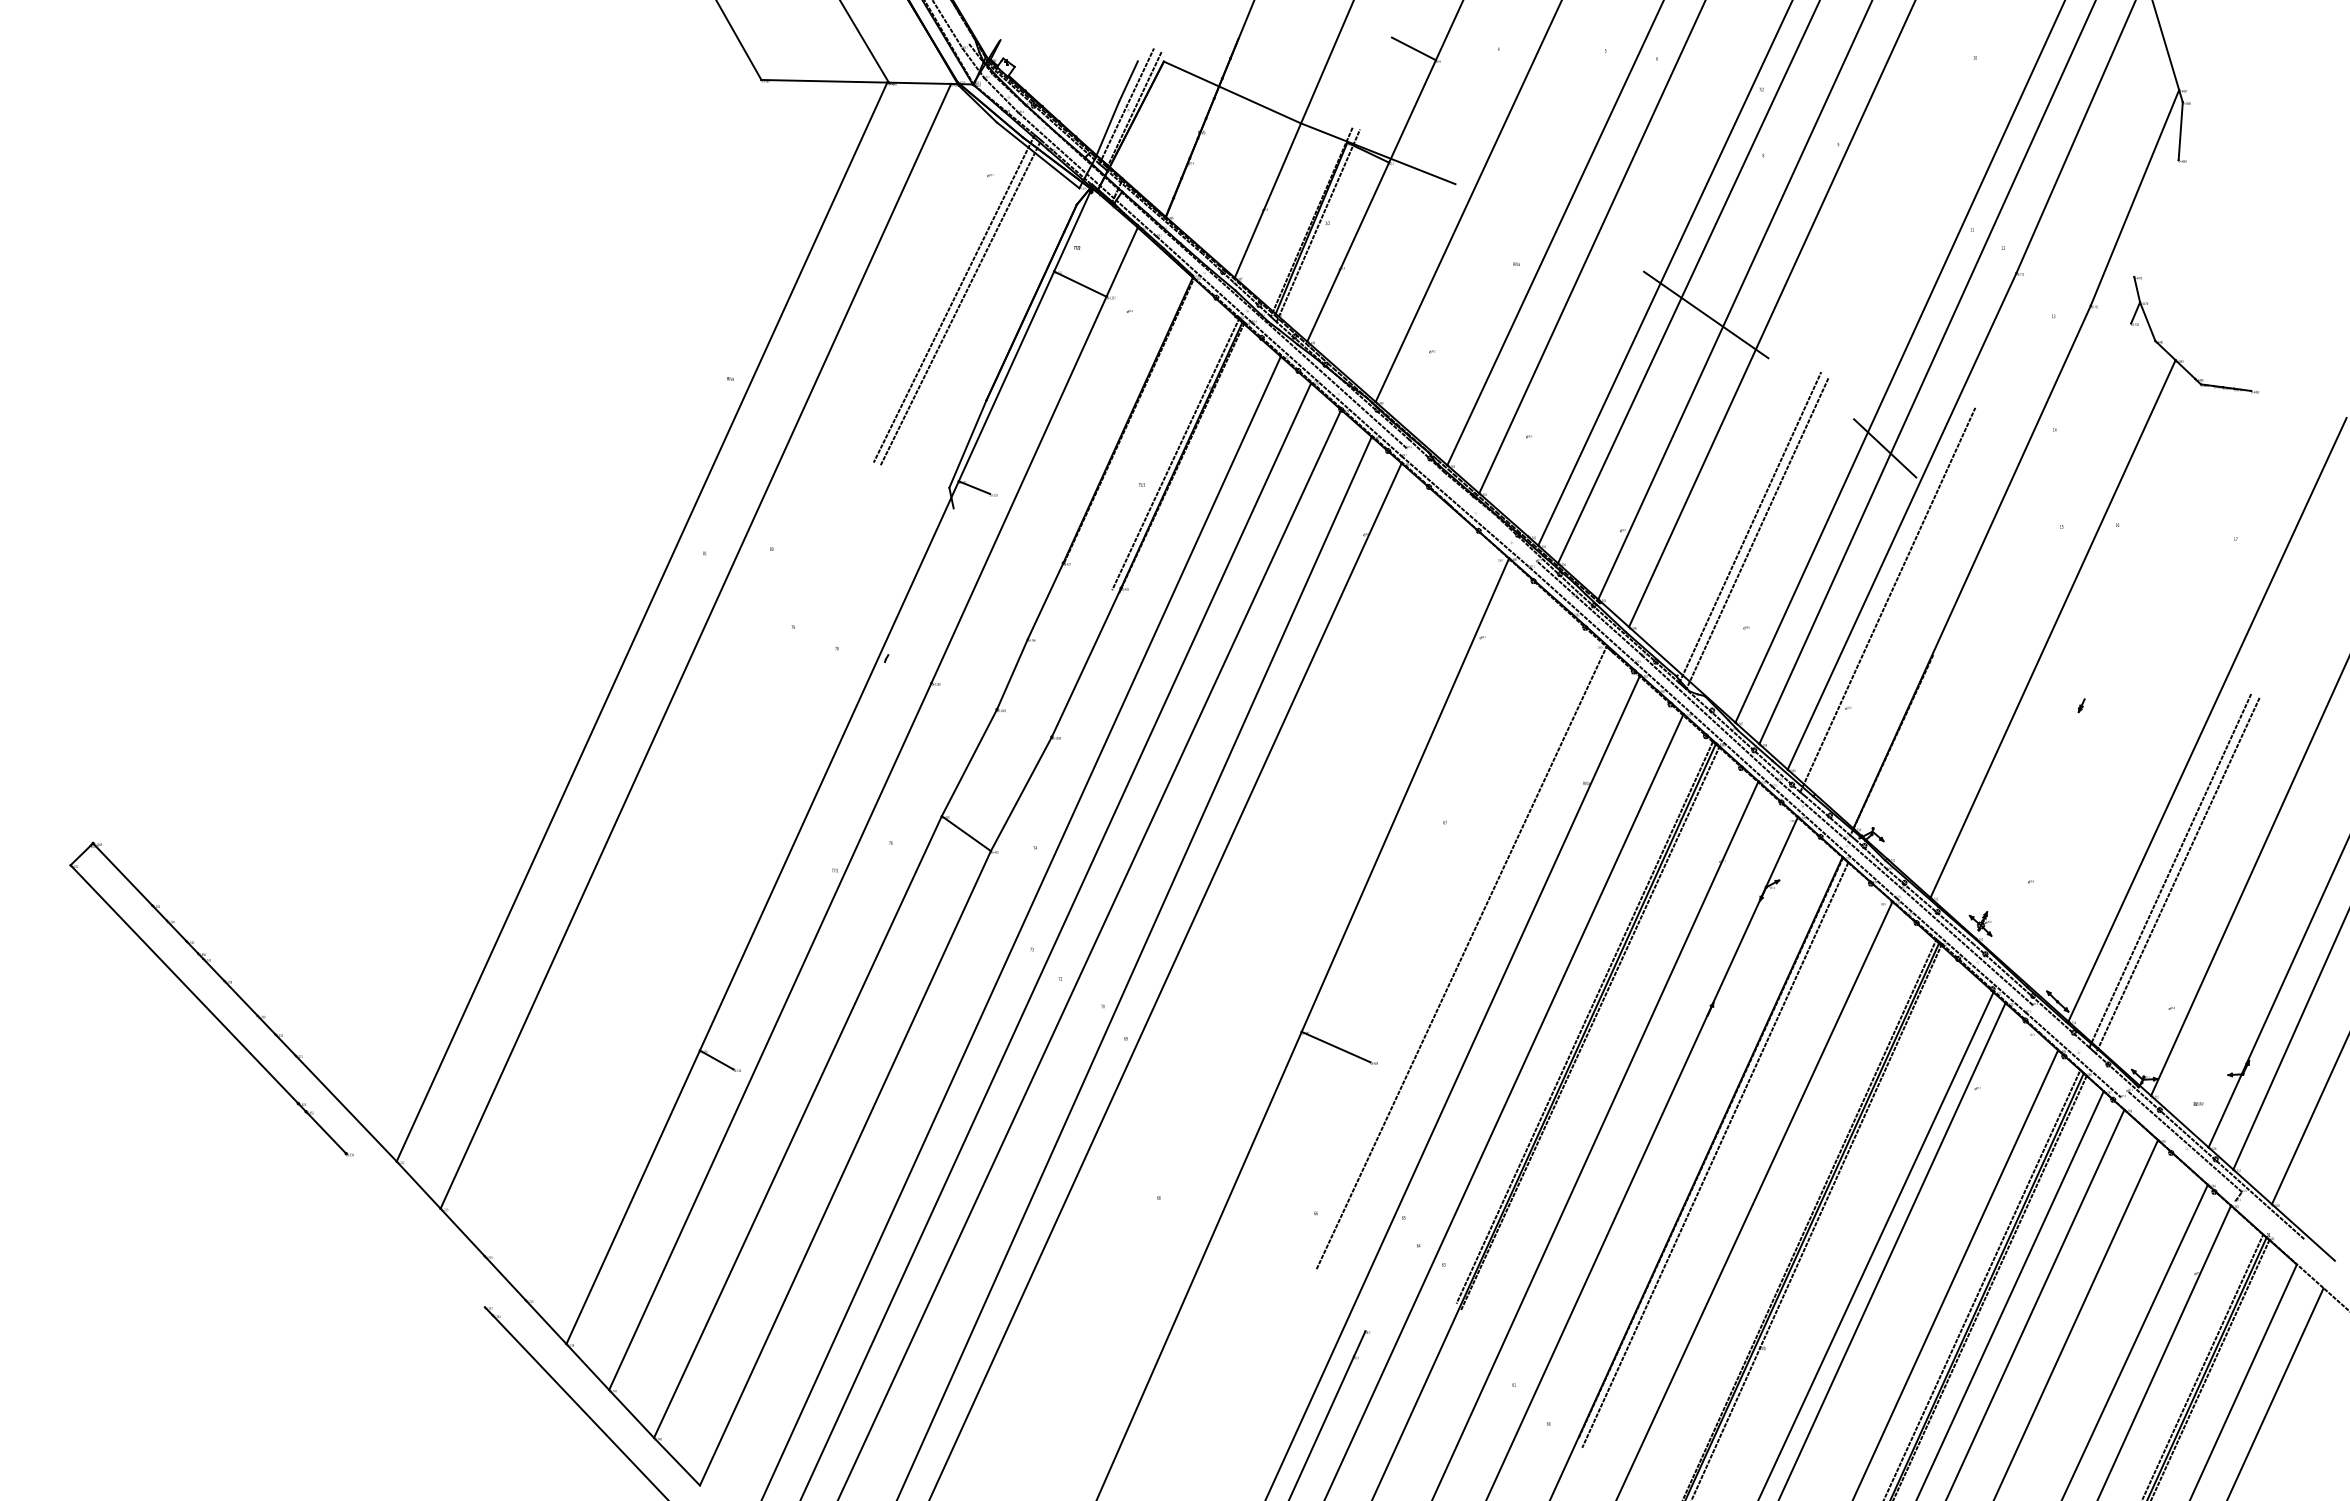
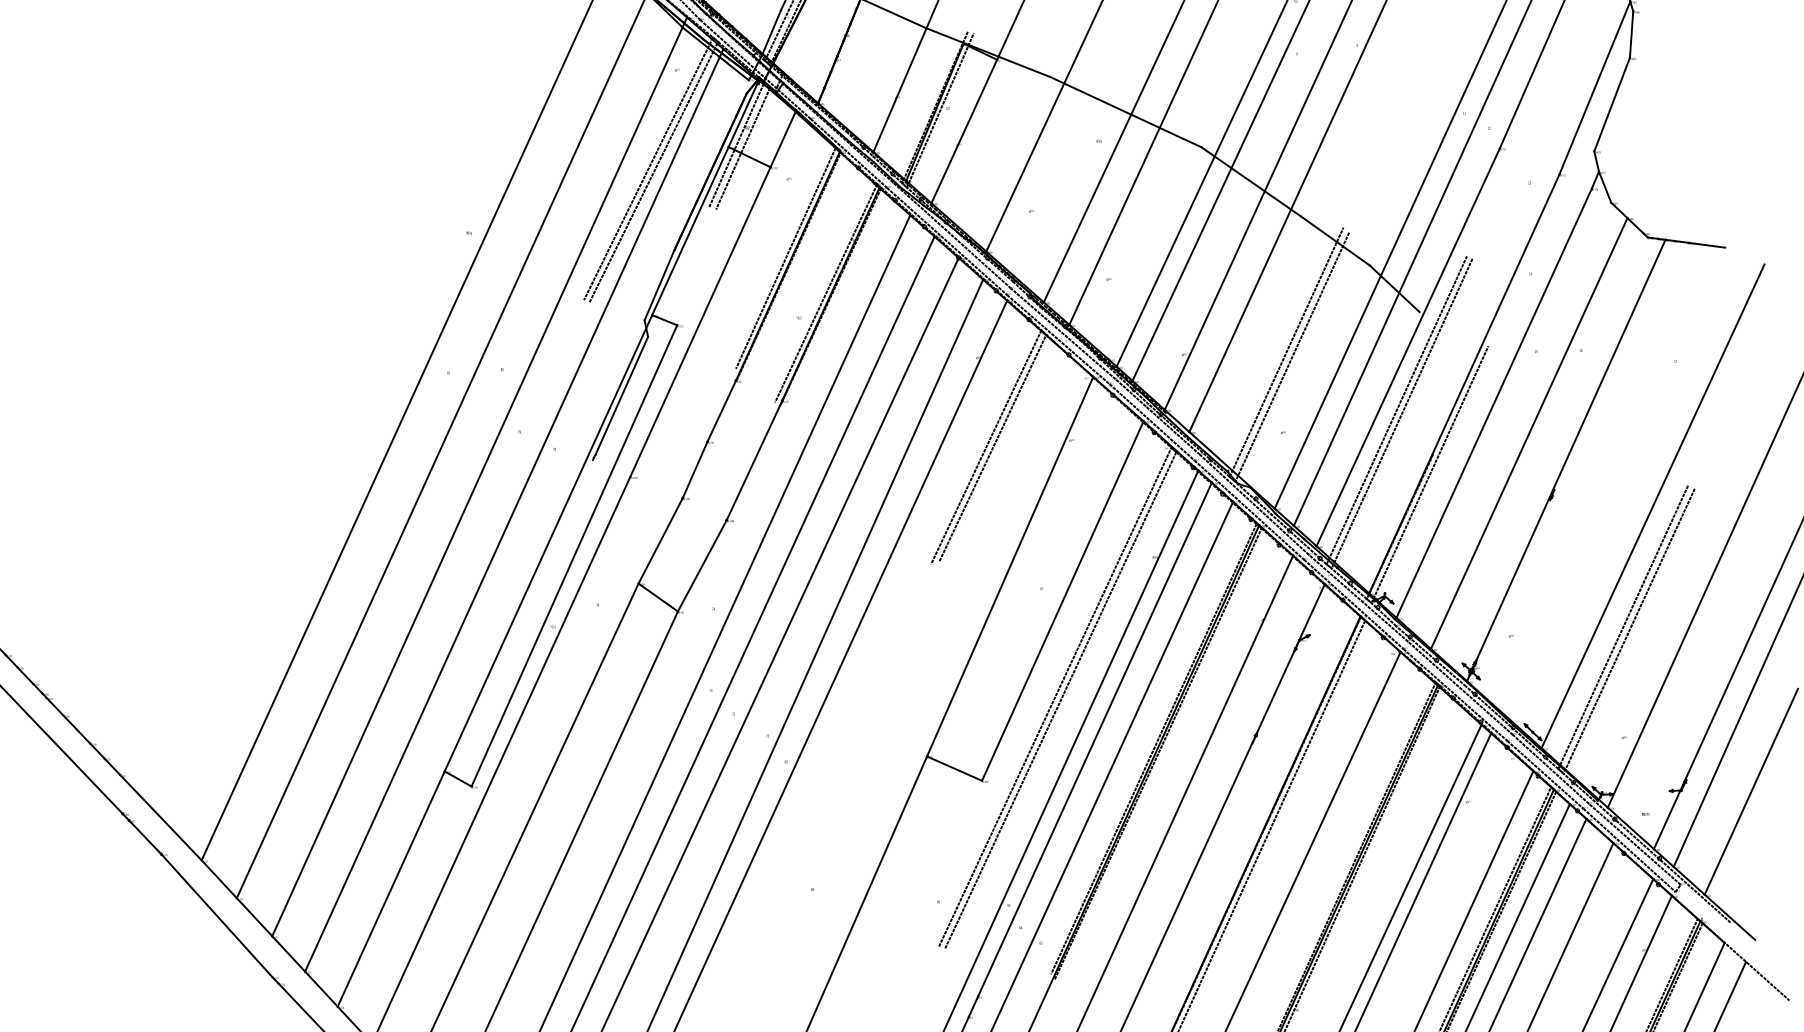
line: (2156, 218) -> (1612, 104), added
line: (1549, 227) -> (1125, 111), added
line: (1064, 268) -> (736, 144), added
line: (1071, 273) -> (742, 148), added
line: (1811, 388) -> (1335, 240), added
line: (2274, 393) -> (1706, 244), added
line: (1125, 410) -> (785, 258), added
line: (1471, 504) -> (1063, 333), added
line: (920, 581) -> (621, 395), added
line: (2009, 591) -> (1494, 403), added
line: (1894, 603) -> (1402, 413), added
line: (1375, 646) -> (986, 447), added
line: (1383, 646) -> (992, 447), added
line: (2099, 662) -> (1566, 460), added
line: (1929, 680) -> (1430, 474), added
line: (743, 682) -> (479, 476), added
line: (786, 724) -> (514, 510), added
line: (861, 781) -> (574, 555), added
line: (1470, 837) -> (1062, 600), added
line: (1467, 962) -> (1059, 700), added
line: (1511, 1010) -> (1095, 739), added
line: (2079, 1048) -> (1550, 769), added
line: (2177, 1148) -> (1628, 849), added
line: (415, 1230) -> (216, 915), added

